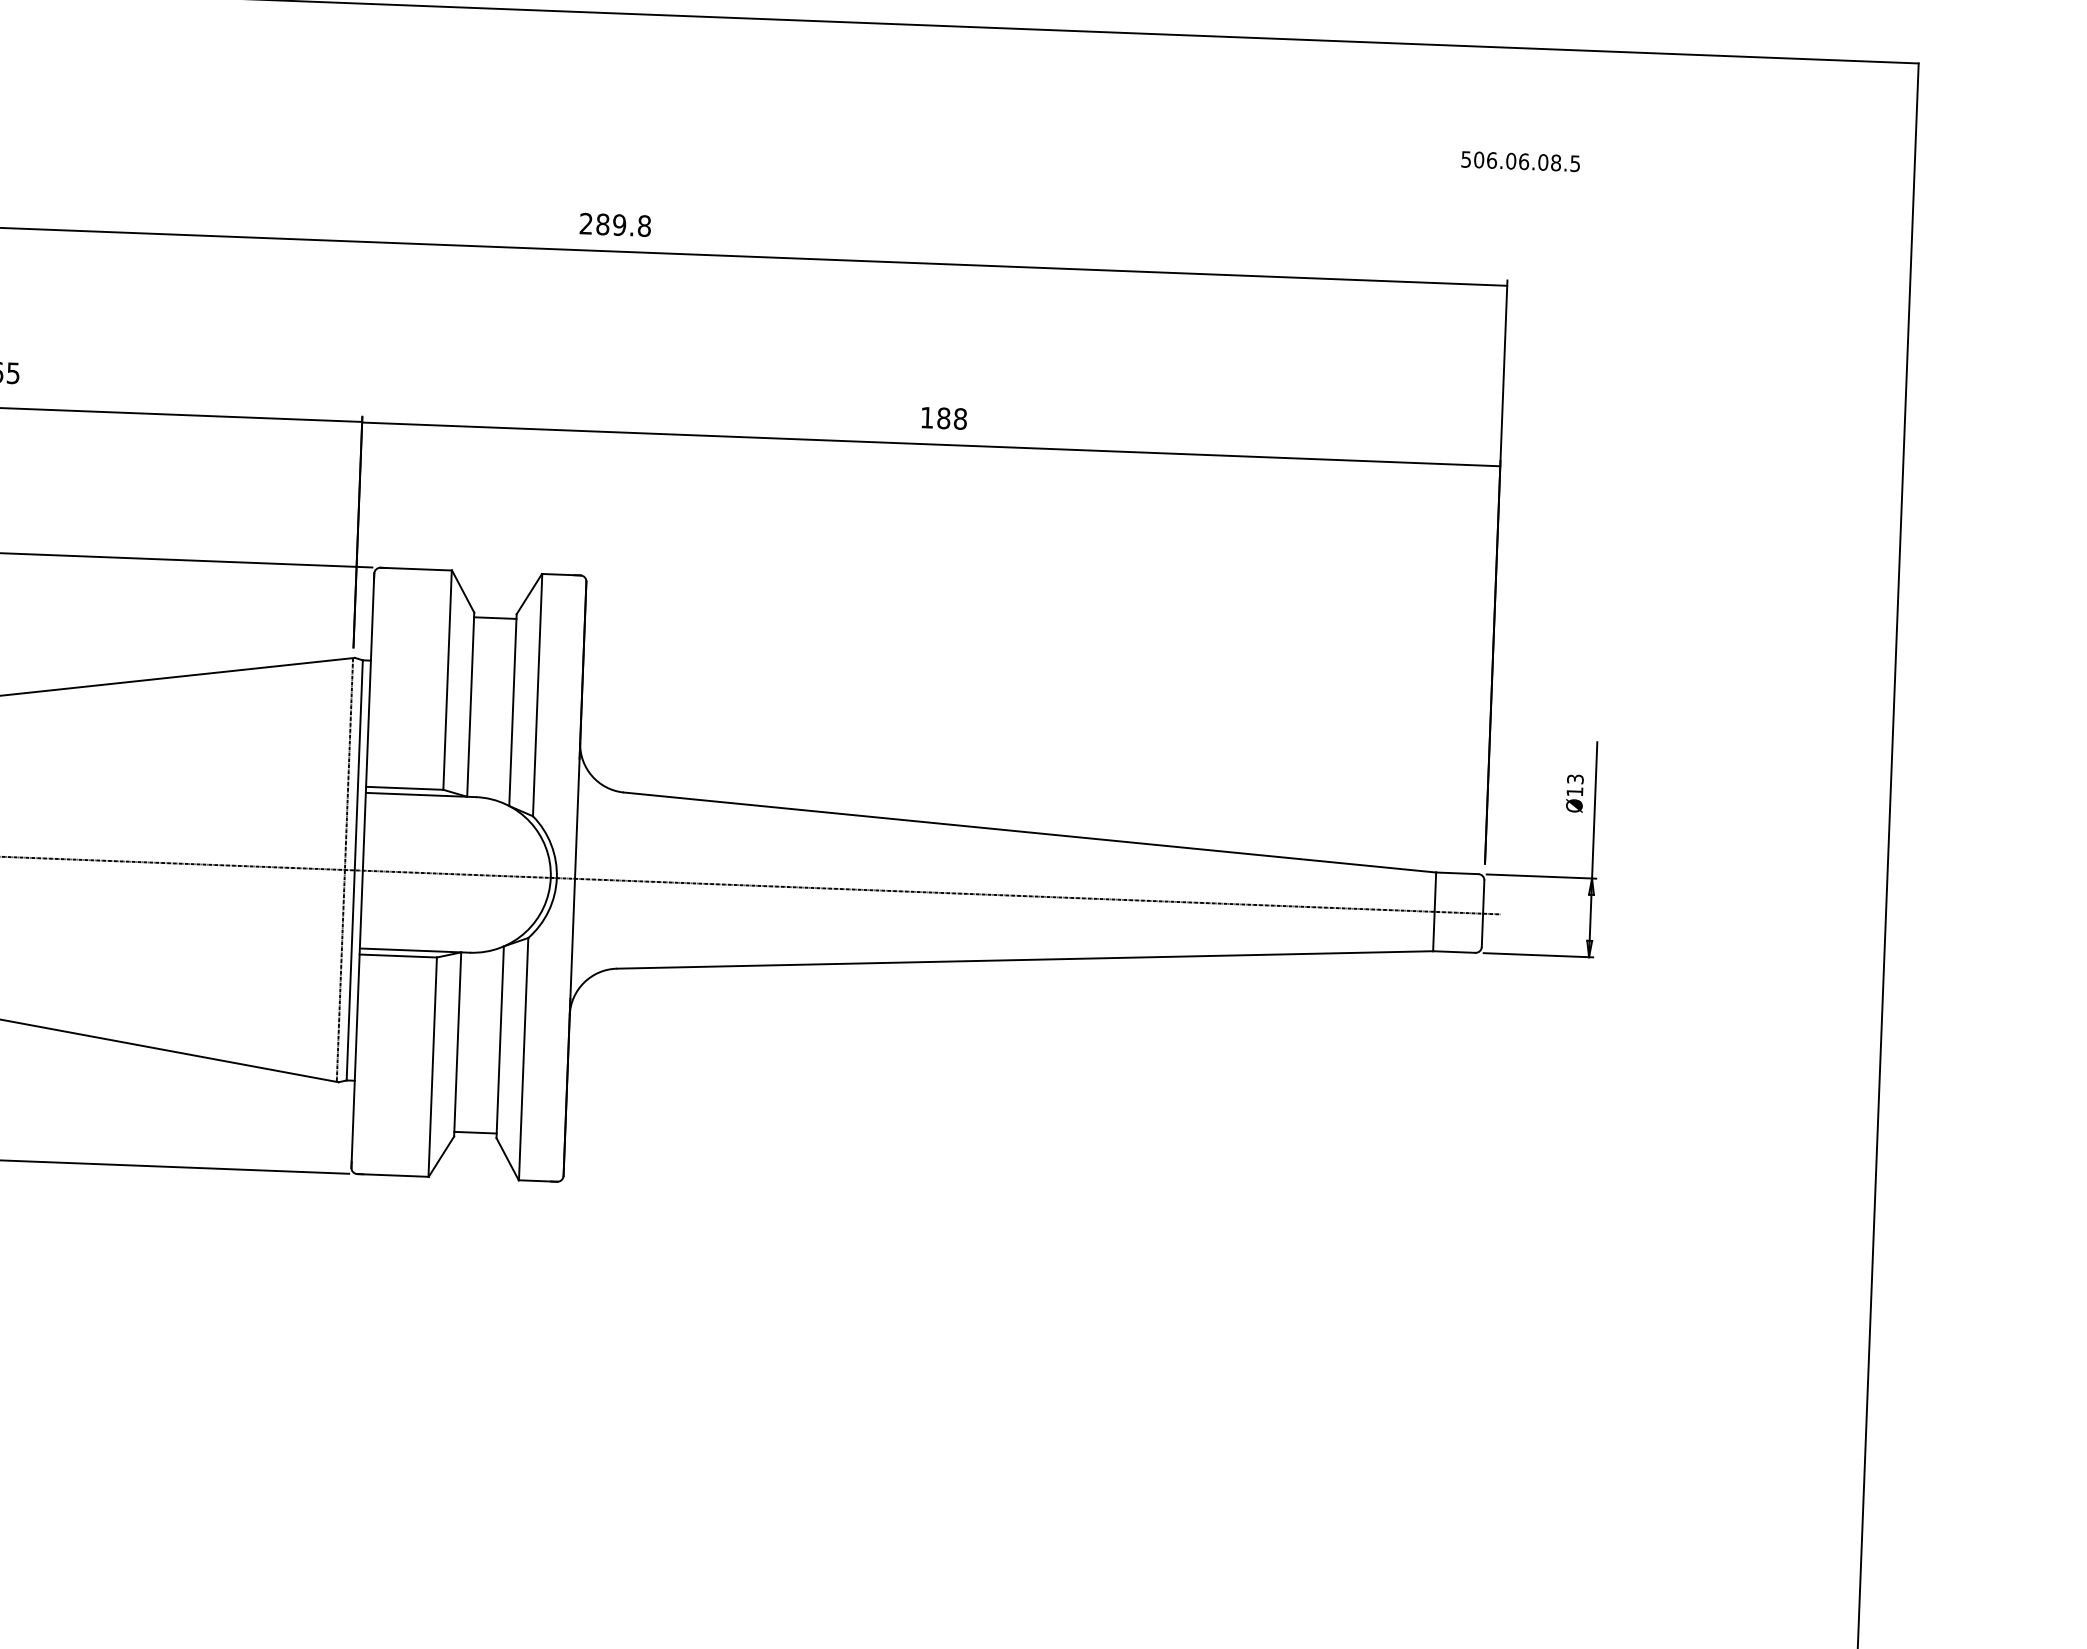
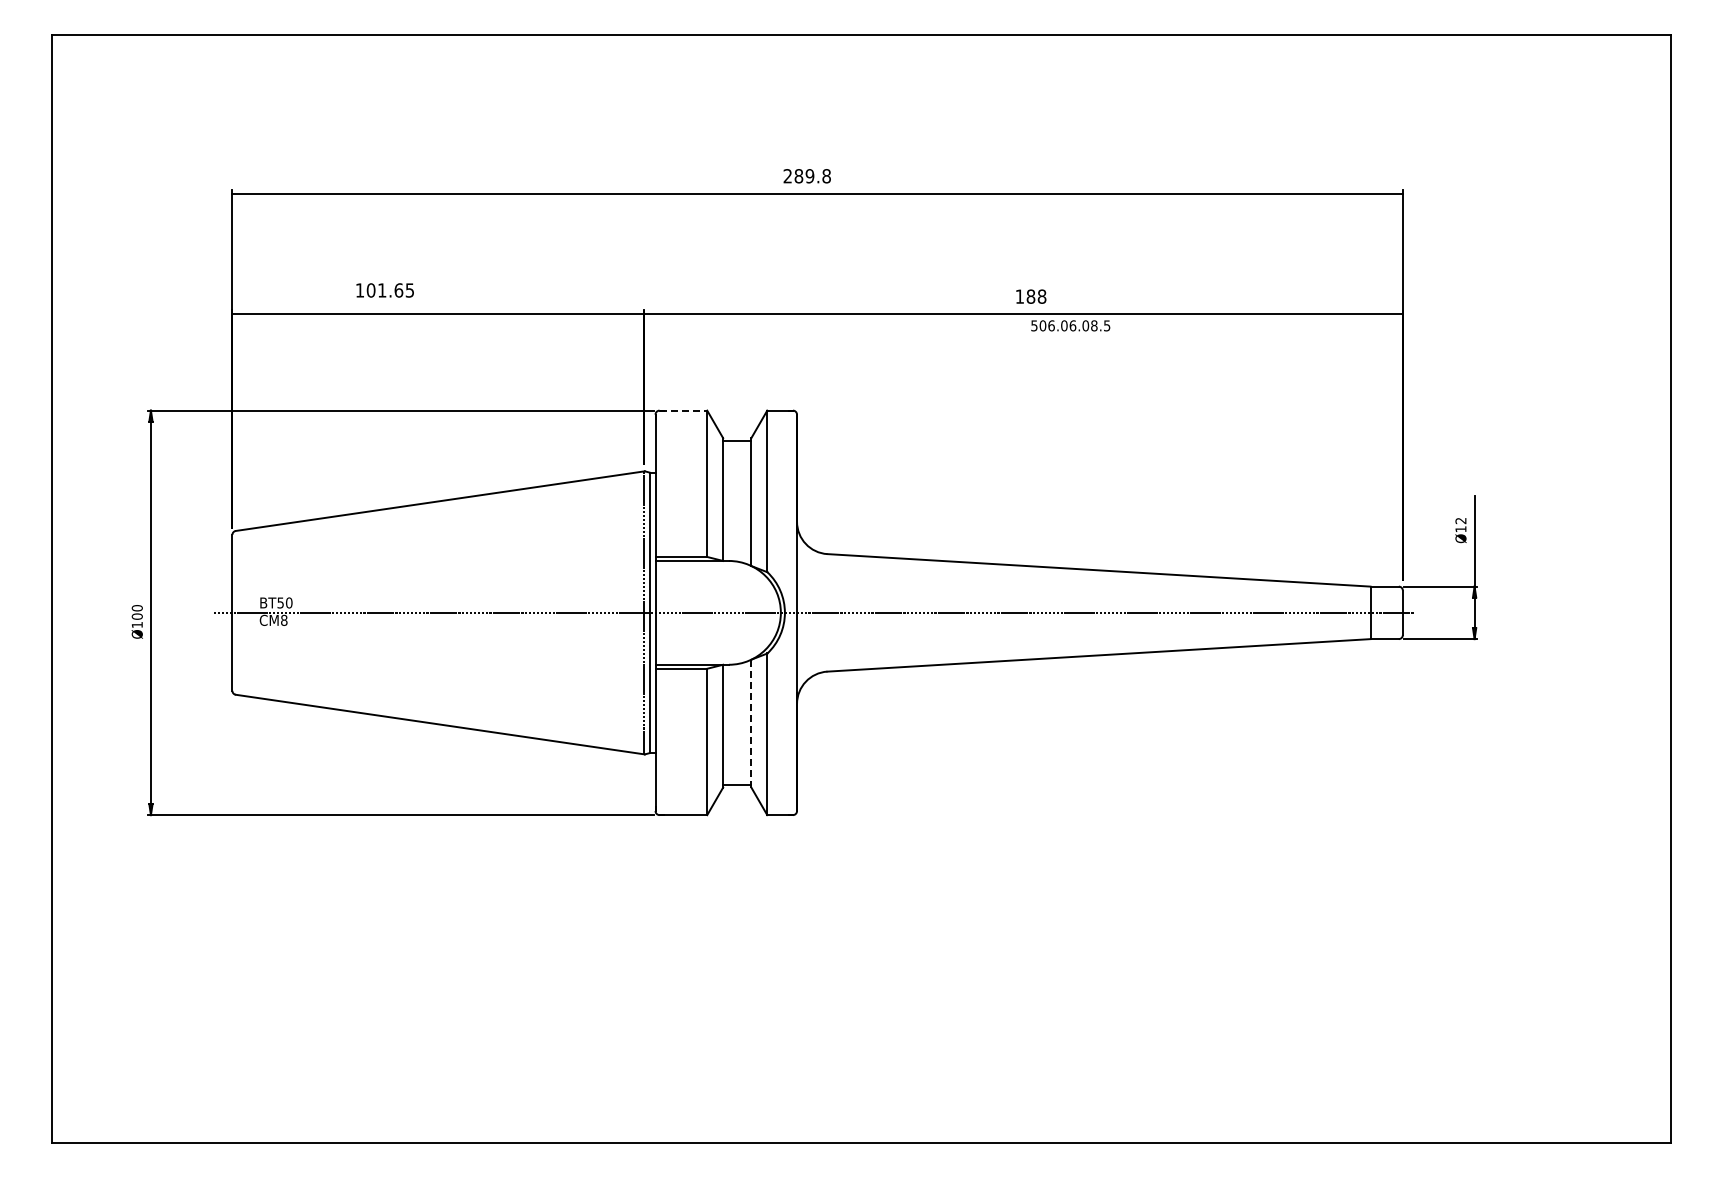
text: (1520, 161) -> (1070, 325), moved
line: (416, 568) -> (683, 410), solid -> dashed
text: (1576, 778) -> (1461, 520), Ø13 -> Ø12
line: (500, 1042) -> (751, 723), solid -> dashed

